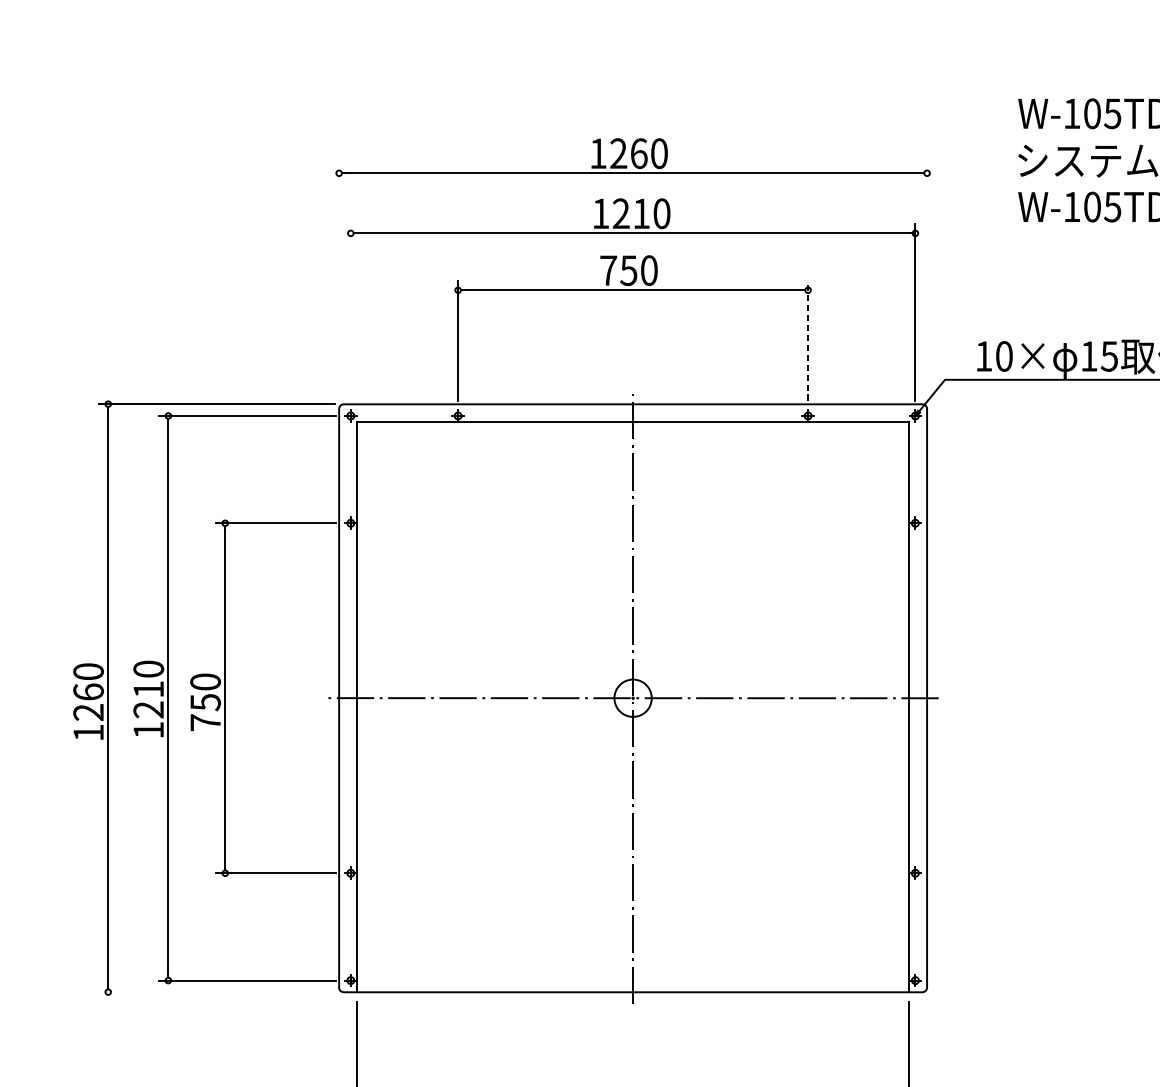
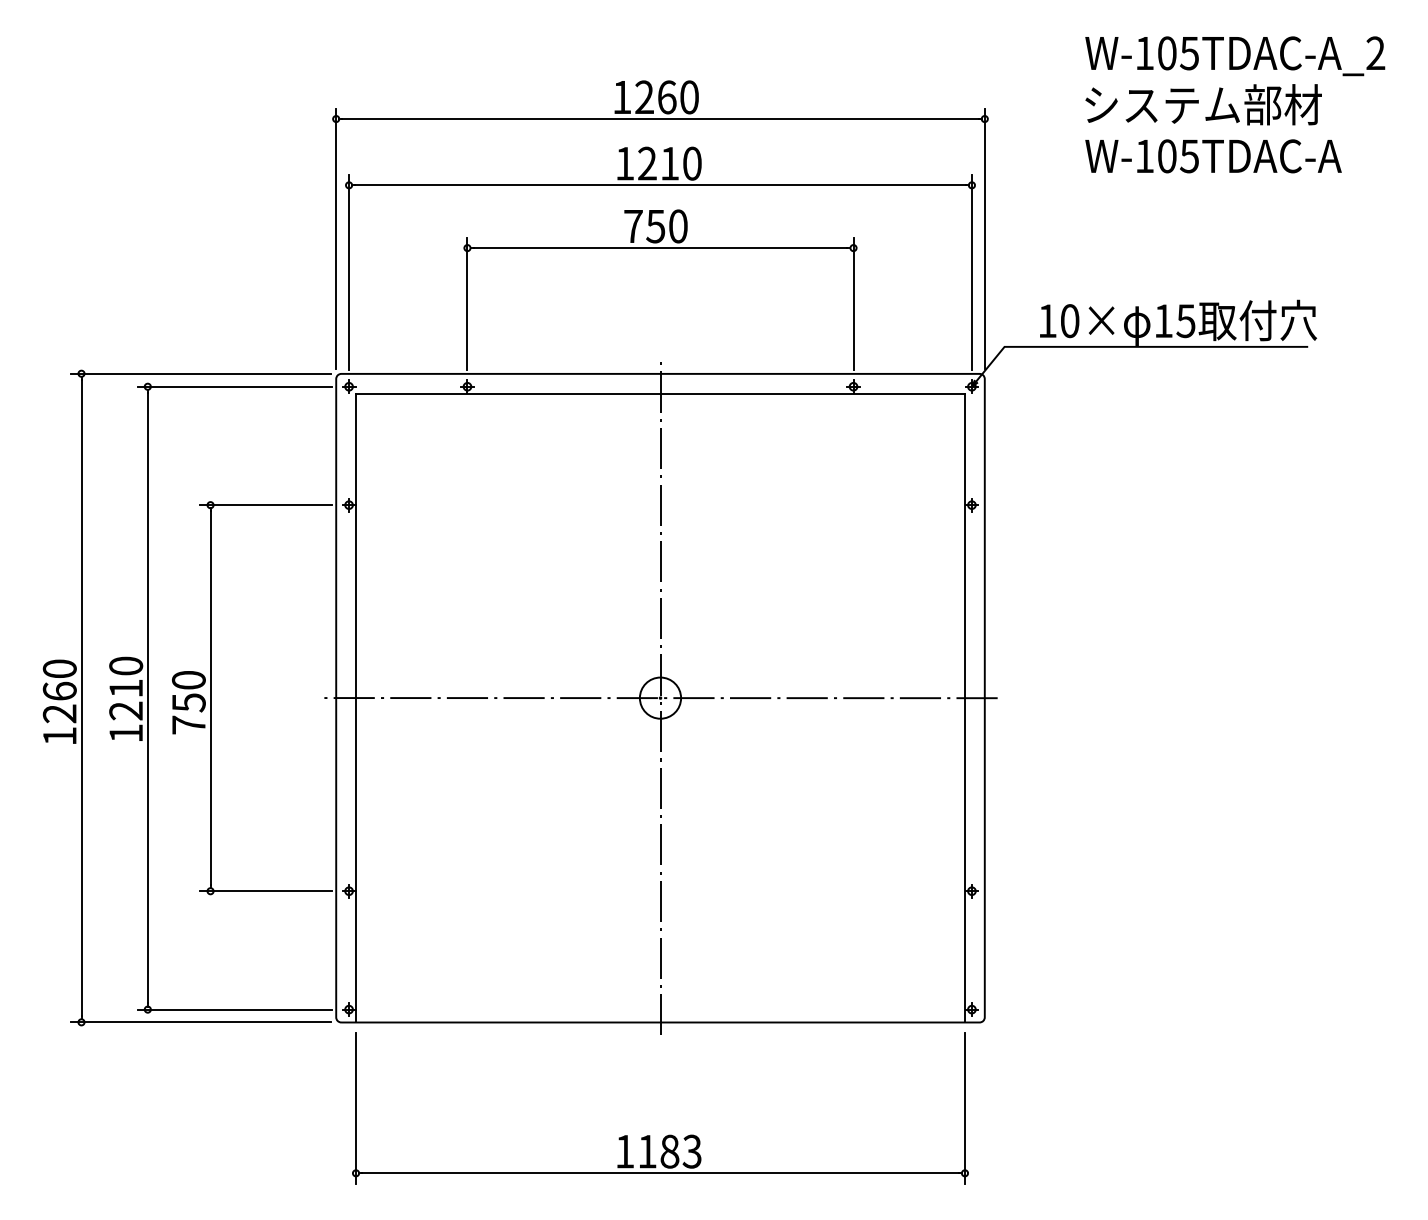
line: (339, 281) -> (336, 238), added
line: (926, 281) -> (984, 238), added
line: (351, 312) -> (349, 272), added
line: (808, 340) -> (853, 303), dashed -> solid
line: (217, 992) -> (201, 1022), added

